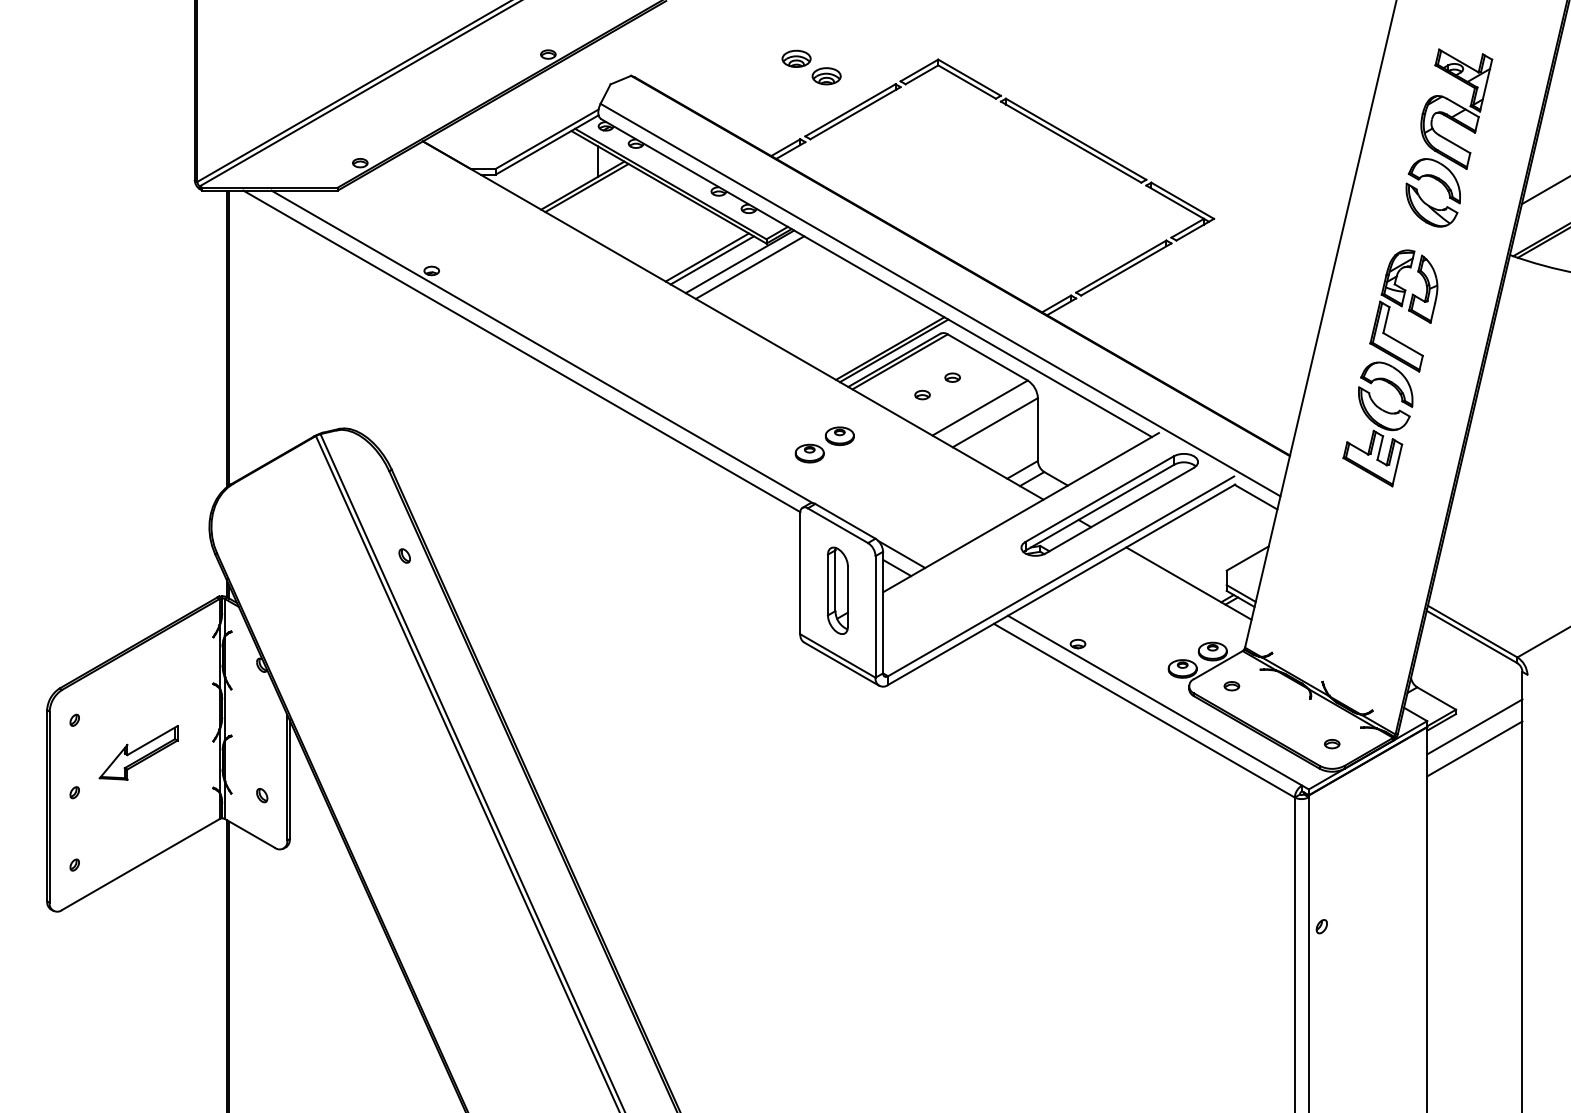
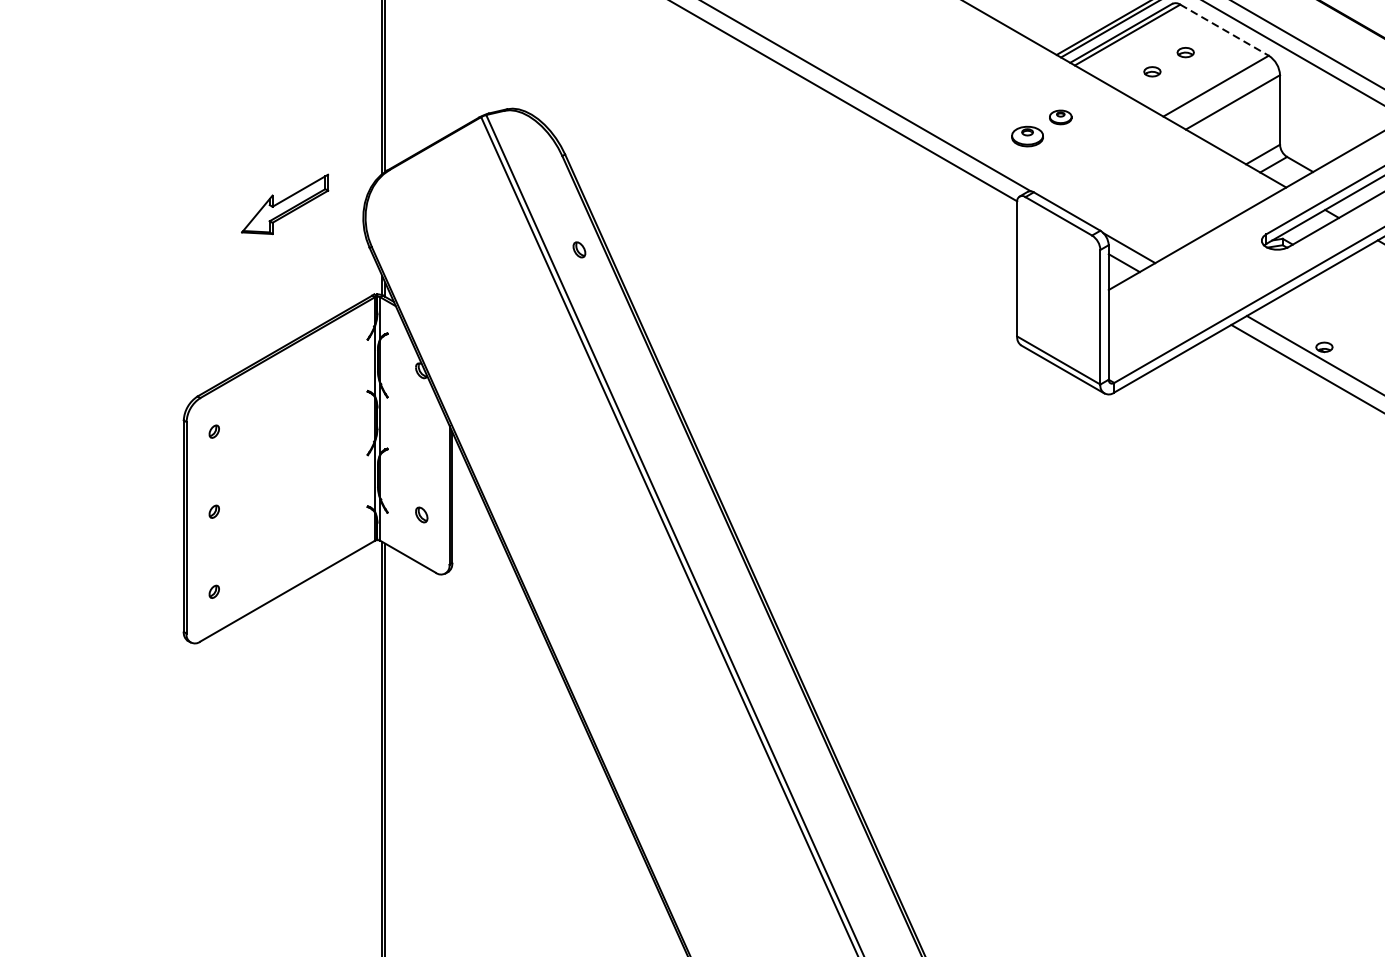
line: (988, 357) -> (1225, 30), solid -> dashed
part: (839, 436) -> (1060, 117), size x0.7
part: (837, 590) -> (1058, 288), removed
part: (138, 752) -> (284, 203), moved

